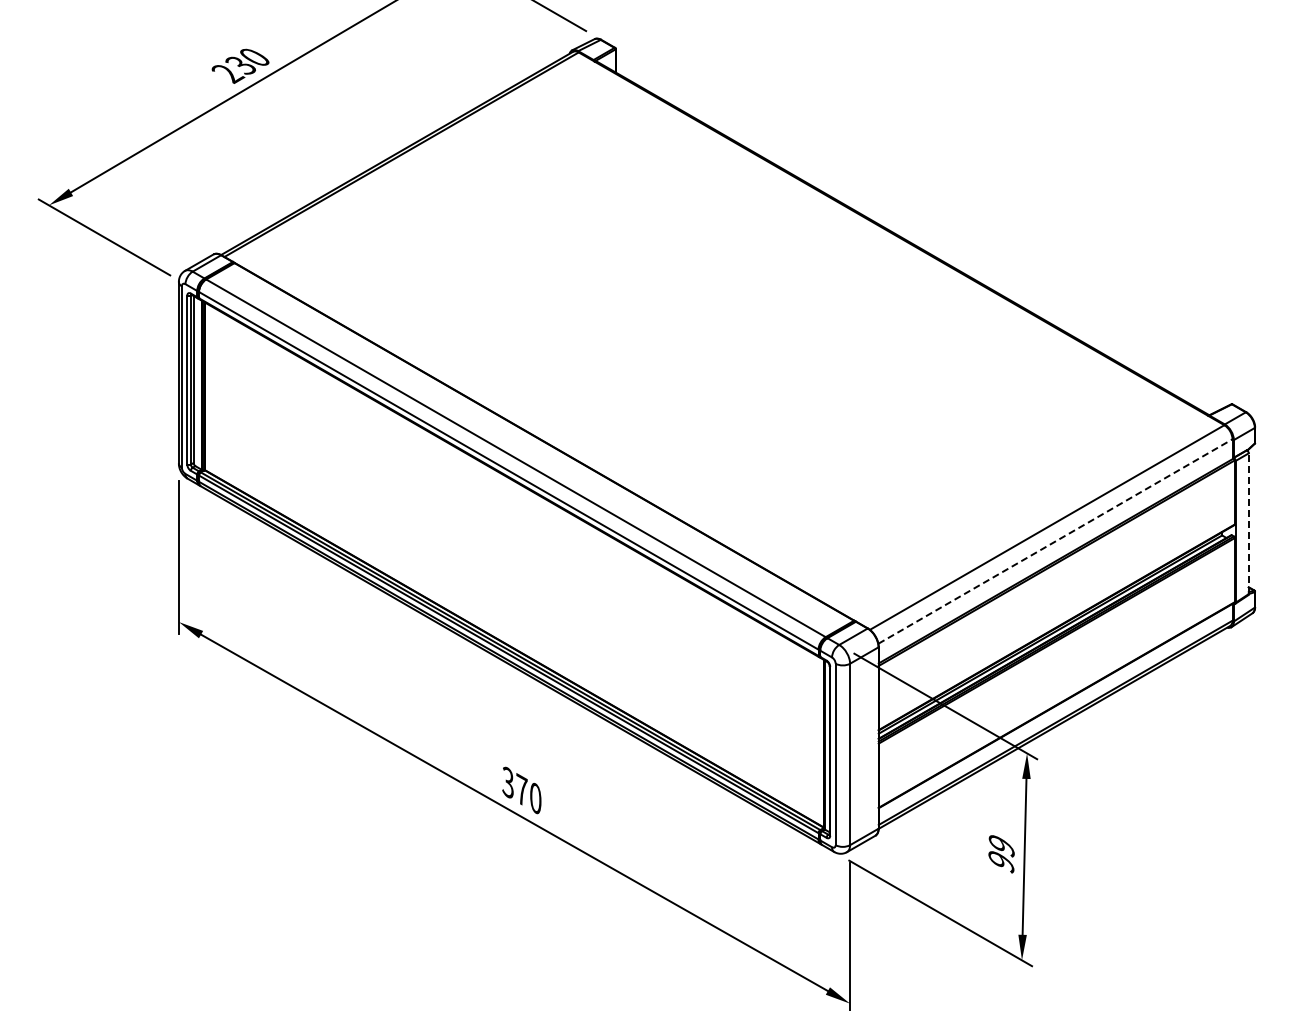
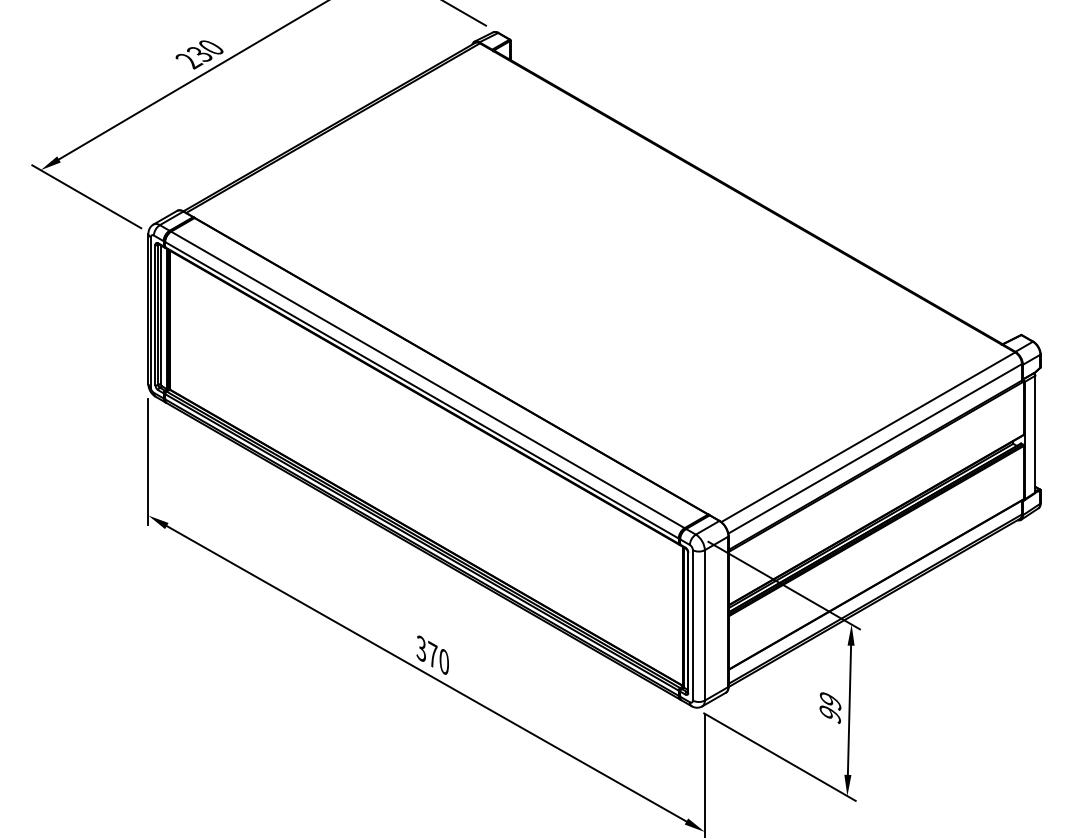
line: (1248, 523) -> (1035, 433), dashed -> solid
line: (1055, 541) -> (875, 448), dashed -> solid

